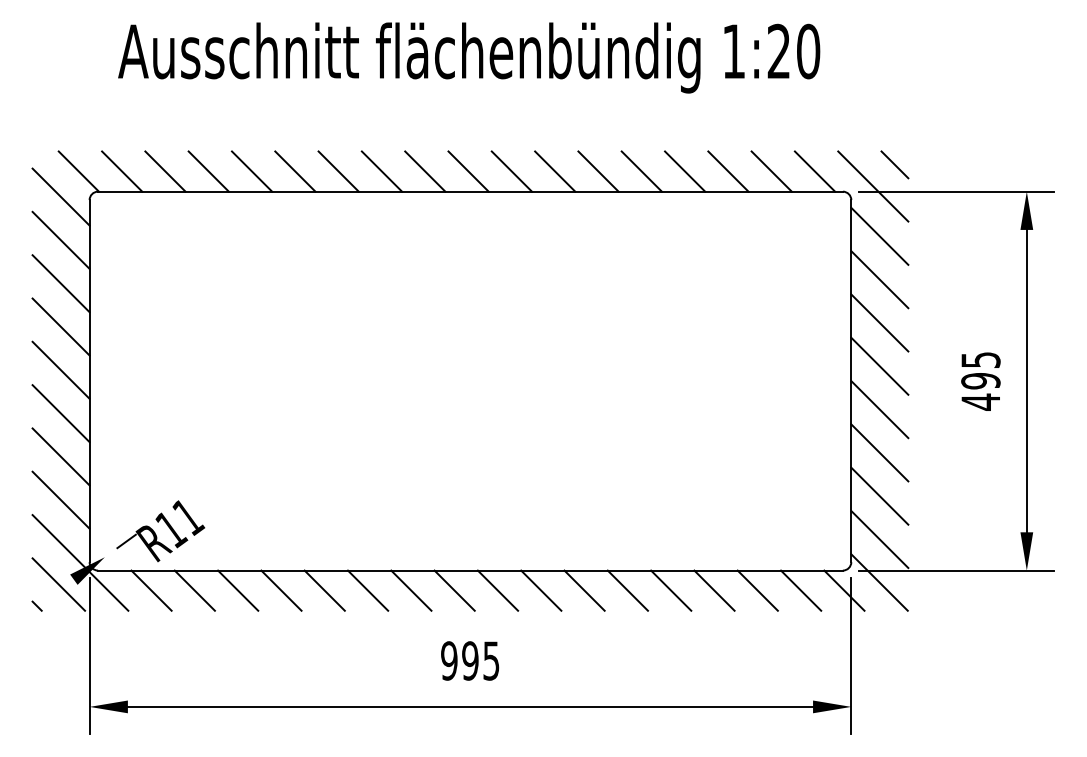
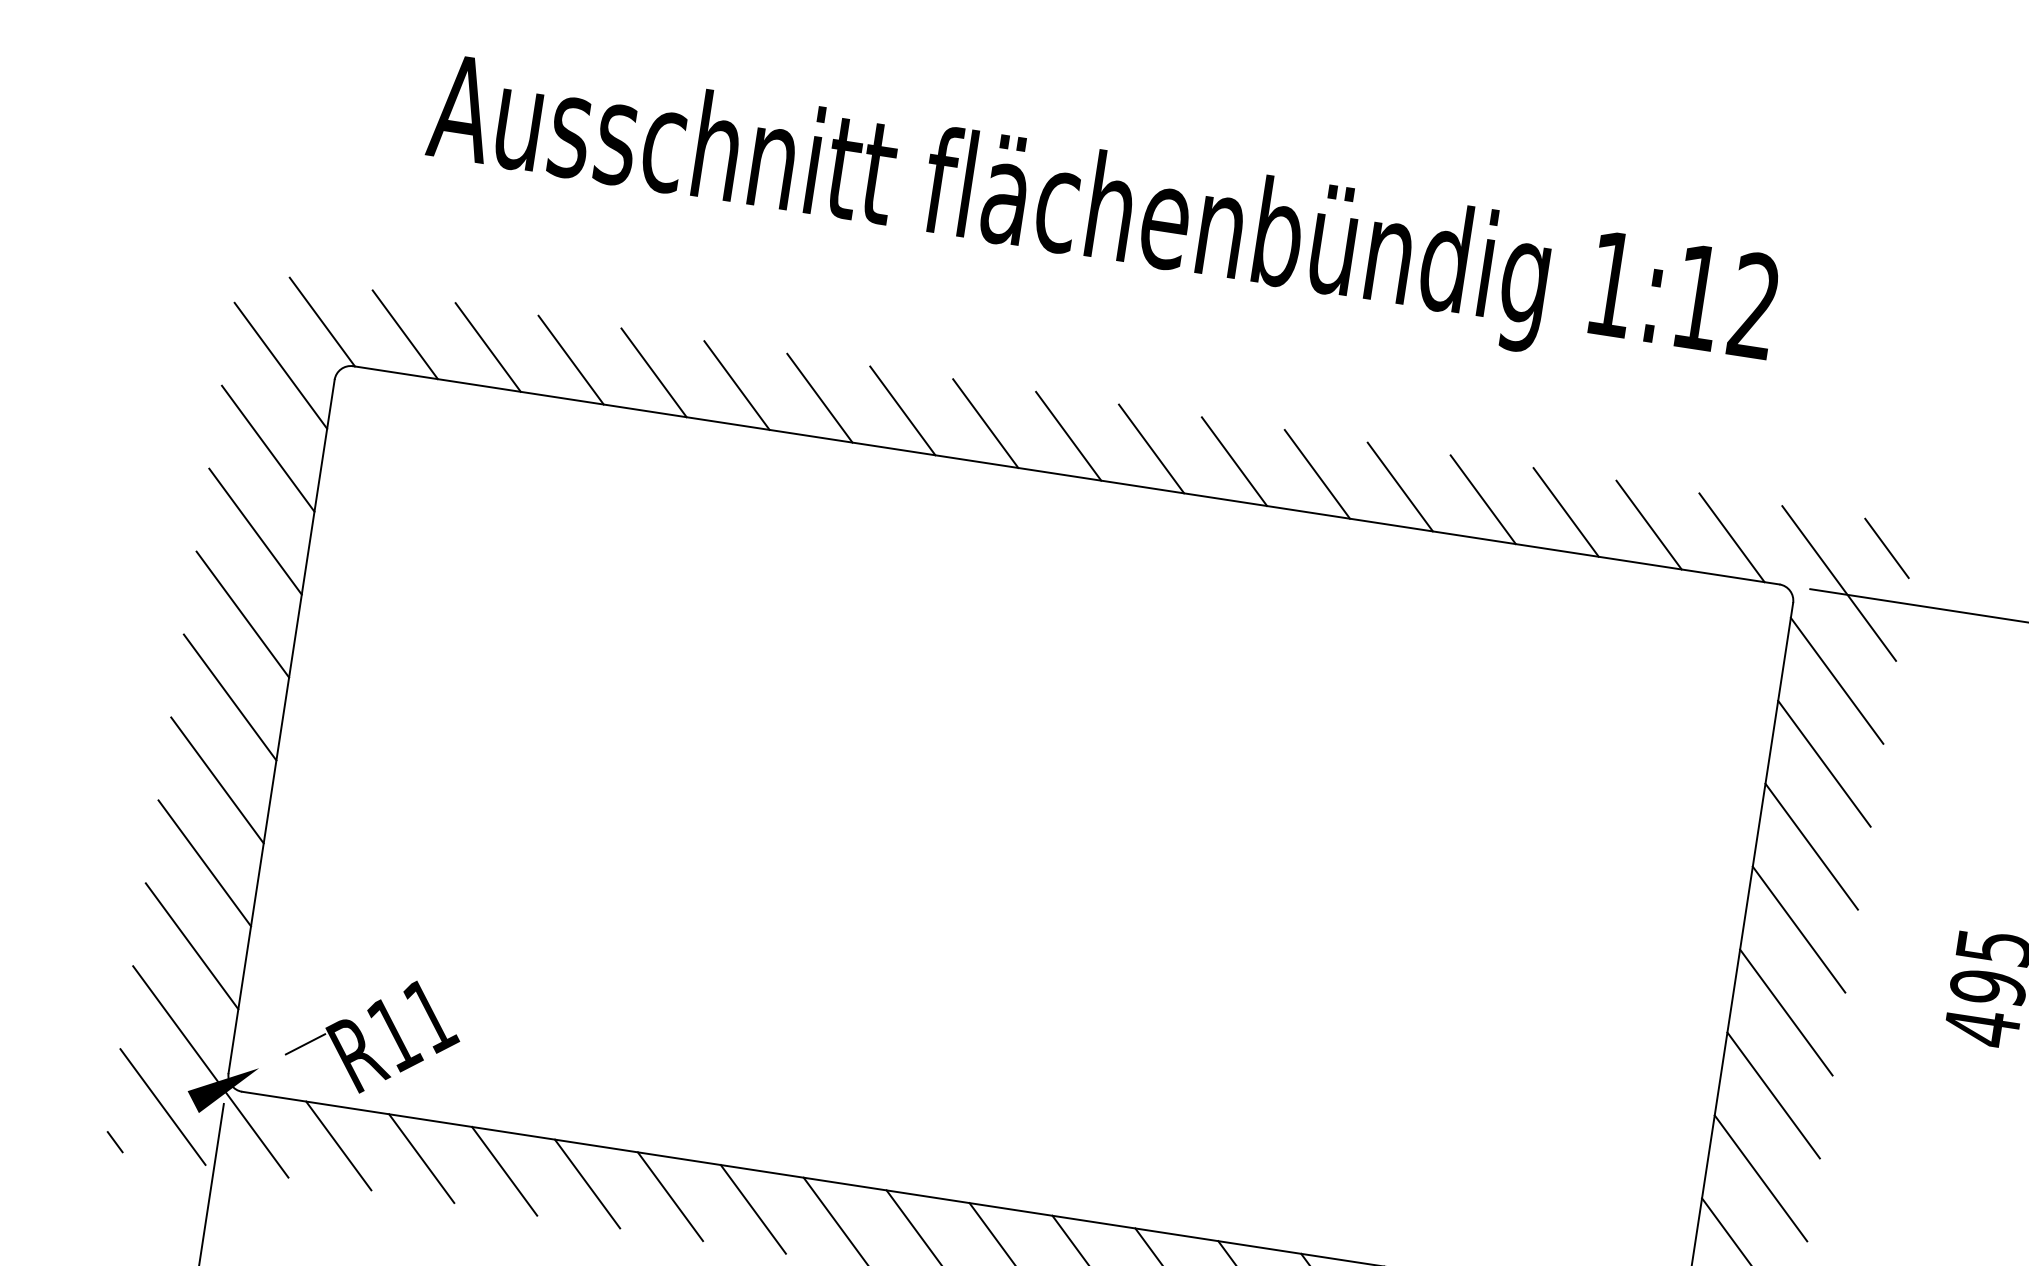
text: (793, 51) -> (1725, 301), 1:20 -> 1:12

